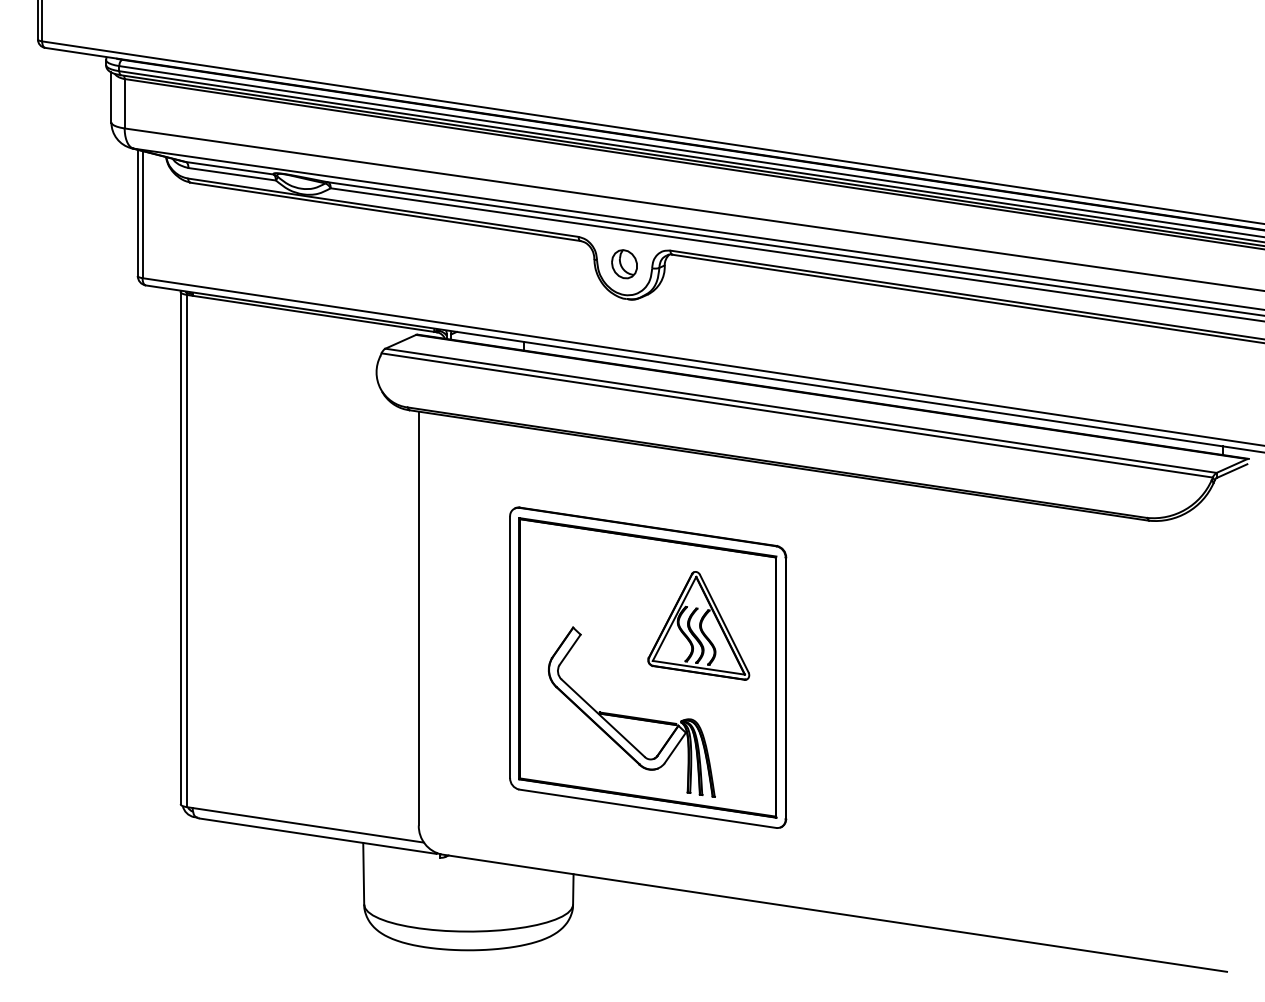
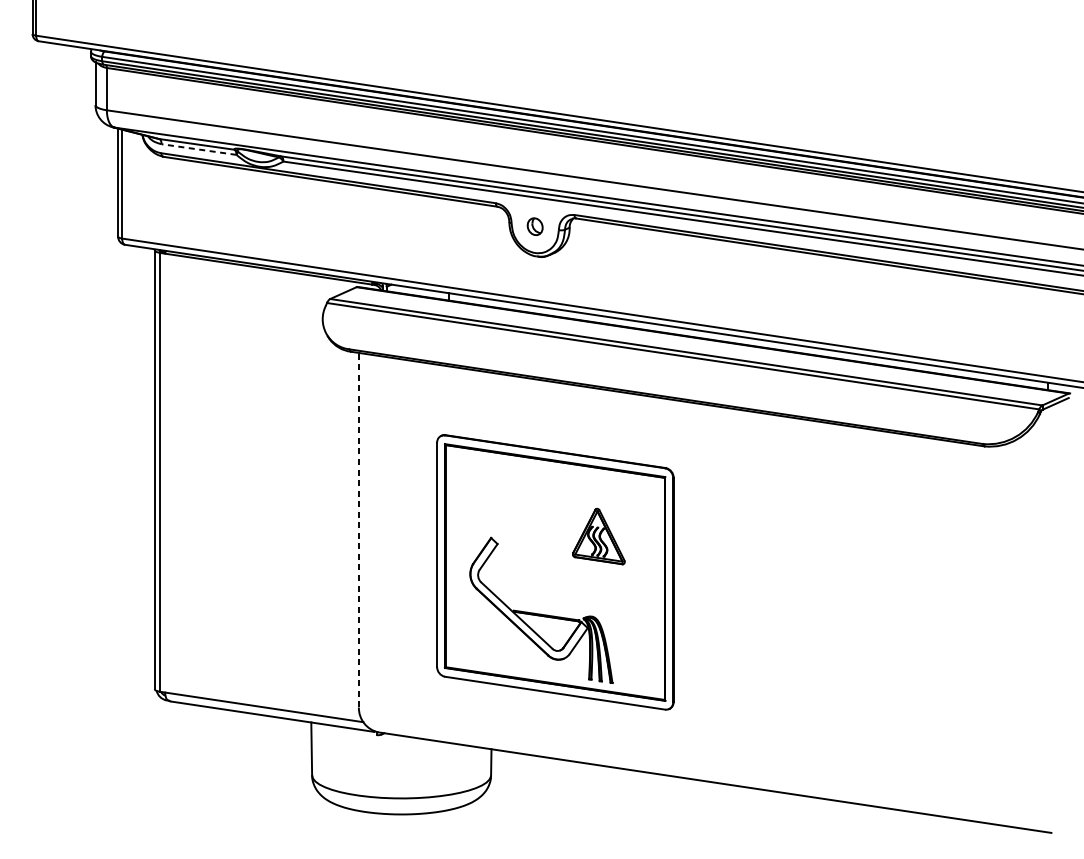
line: (231, 174) -> (198, 149), solid -> dashed
part: (624, 264) -> (535, 226), size x0.7
line: (418, 618) -> (358, 530), solid -> dashed
part: (698, 625) -> (598, 536), size x0.6

